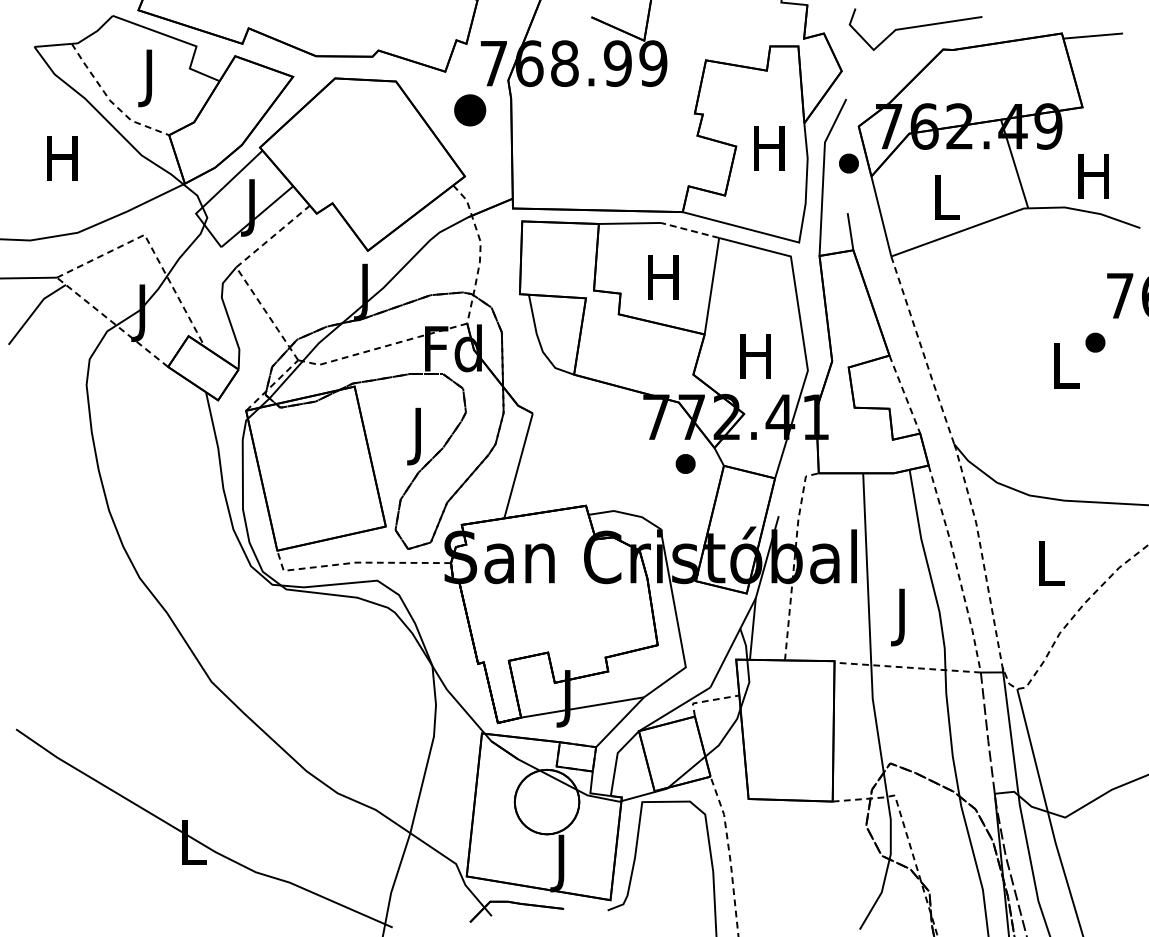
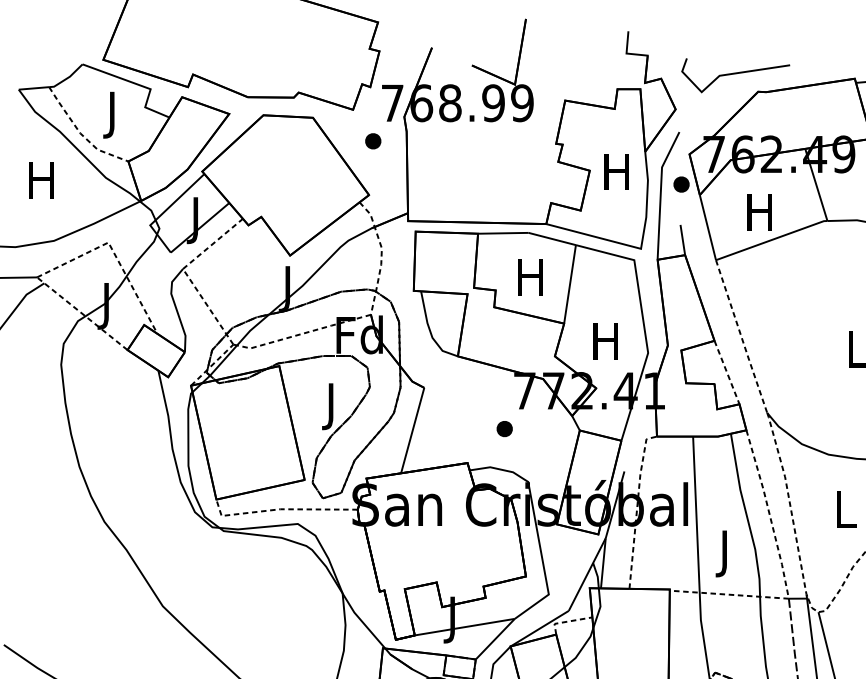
part: (469, 110) -> (372, 141), size x0.62
text: (945, 197) -> (760, 212), L -> H
line: (690, 230) -> (552, 239), dashed -> solid
part: (685, 463) -> (504, 428), moved

